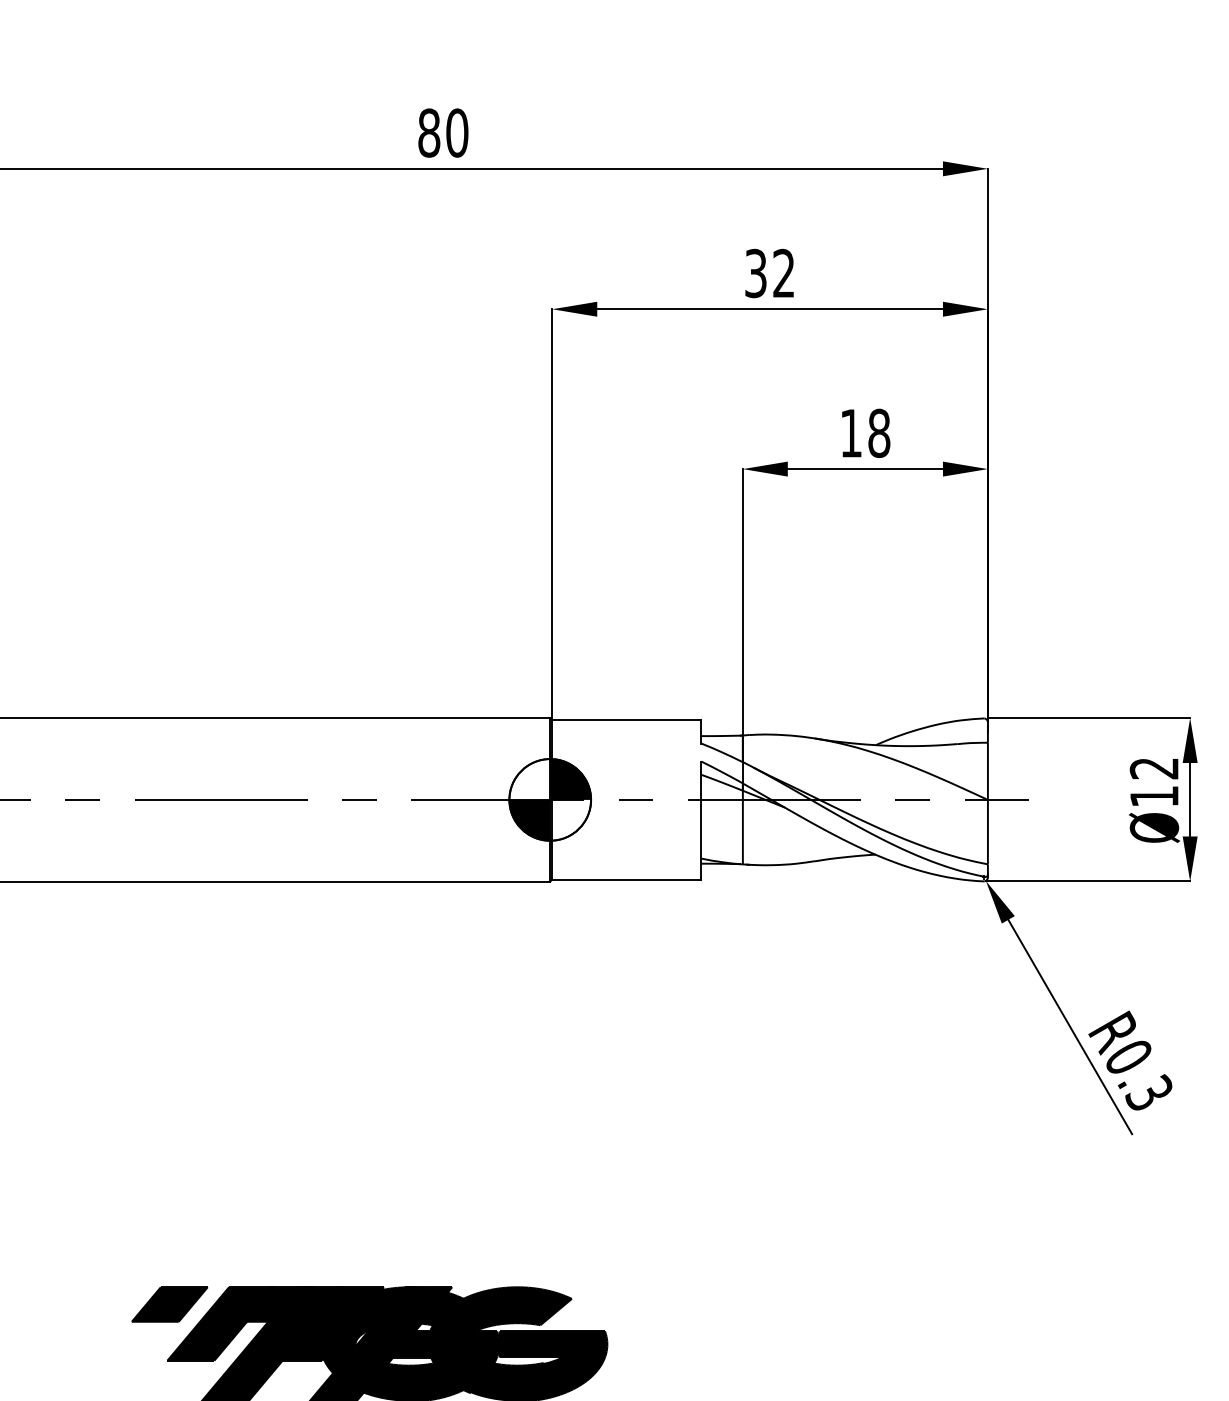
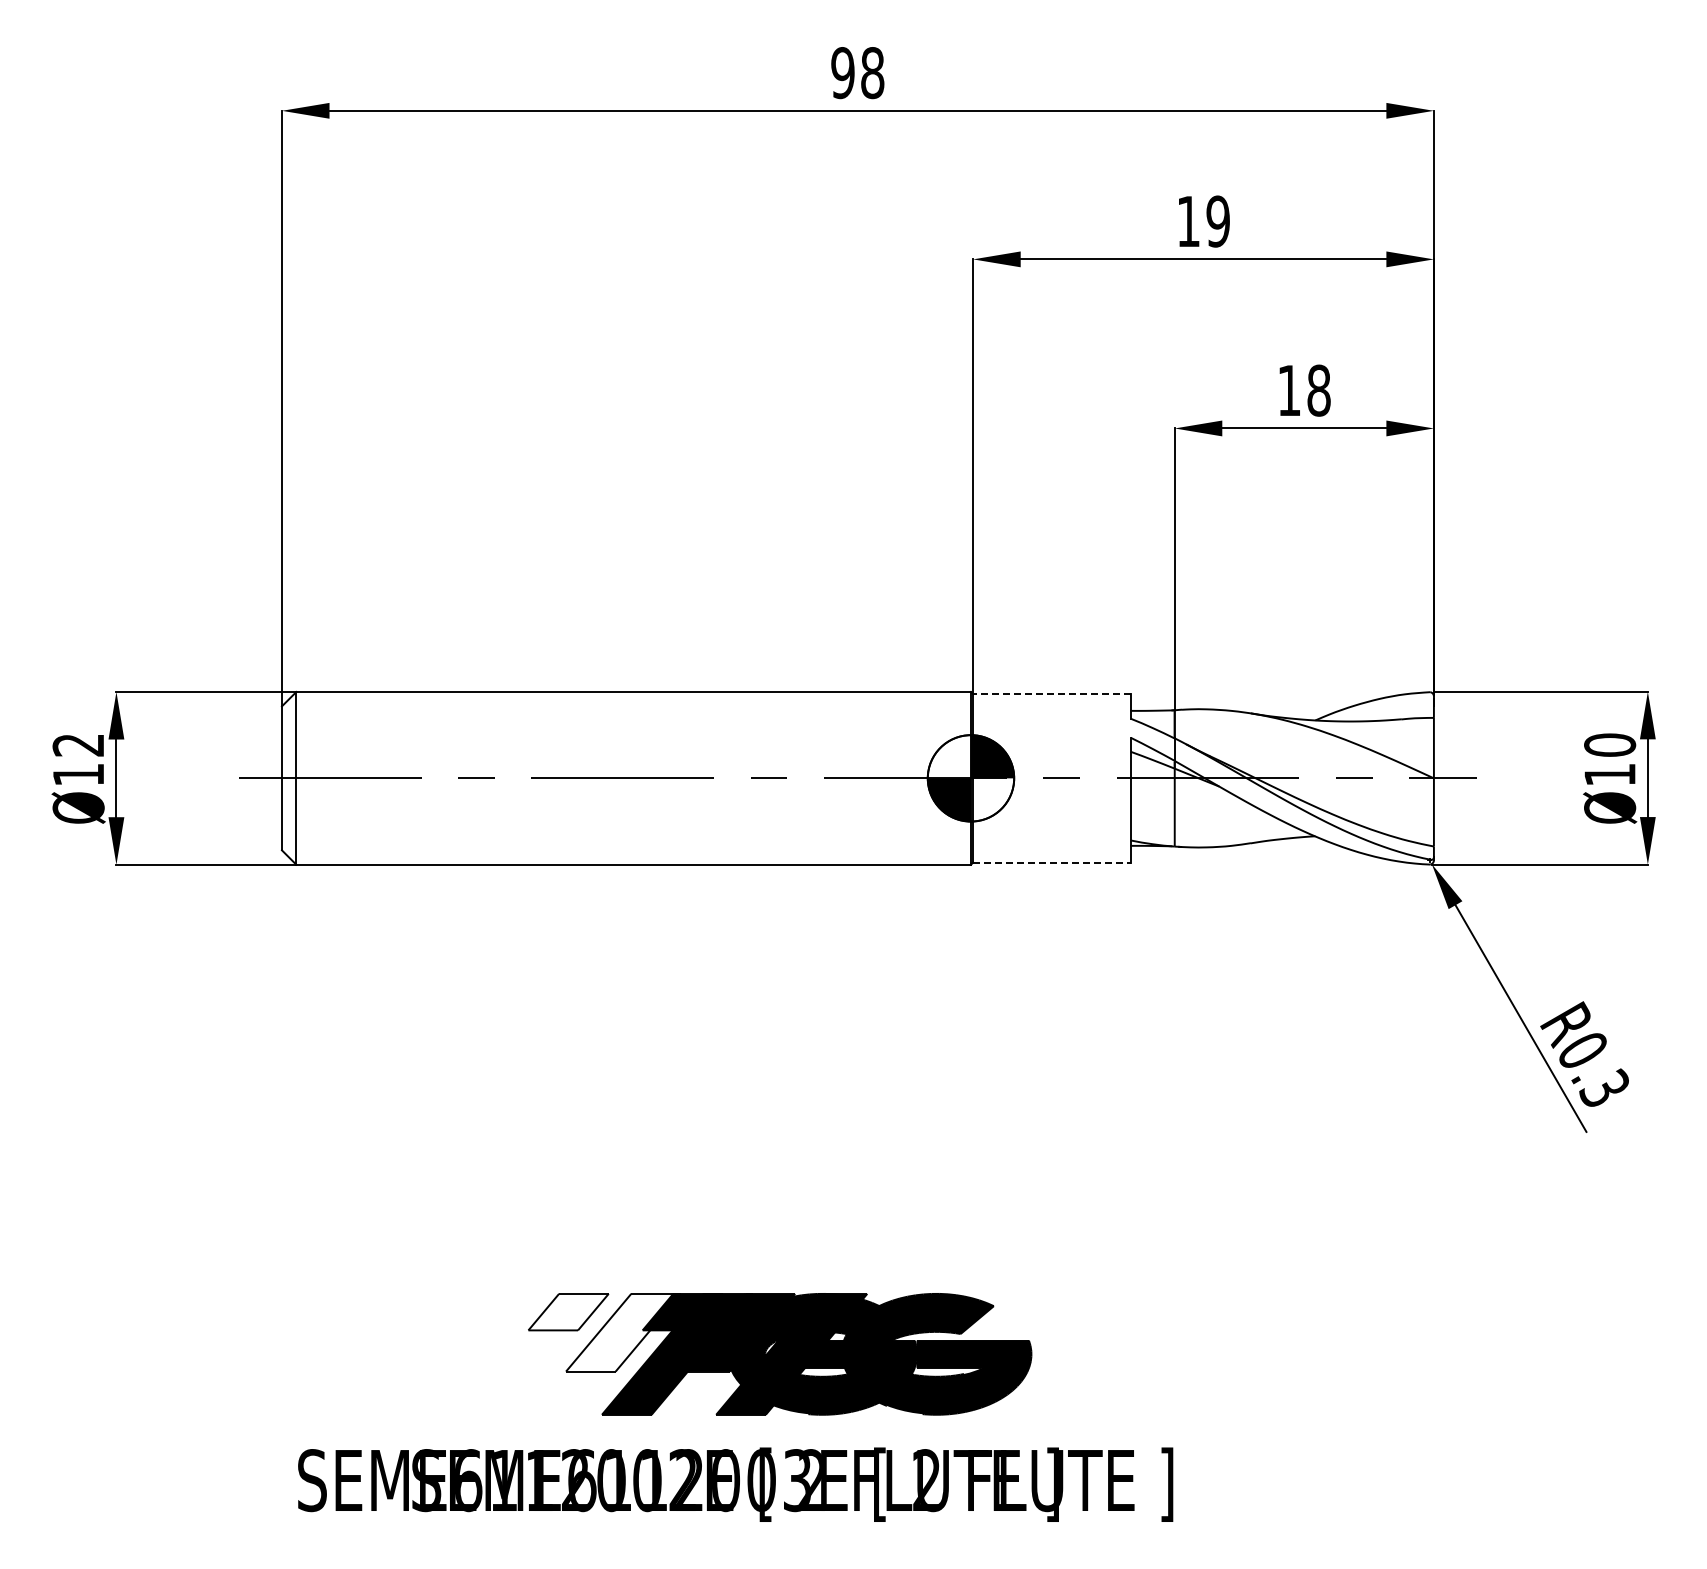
text: (442, 133) -> (857, 73), 80 -> 98
text: (770, 273) -> (1203, 221), 32 -> 19
line: (626, 720) -> (1051, 694), solid -> dashed
text: (1154, 767) -> (1610, 744), Ø12 -> Ø10
line: (626, 879) -> (1051, 862), solid -> dashed
fill: (169, 1303) -> (568, 1311), removed
fill: (221, 1323) -> (623, 1332), removed

